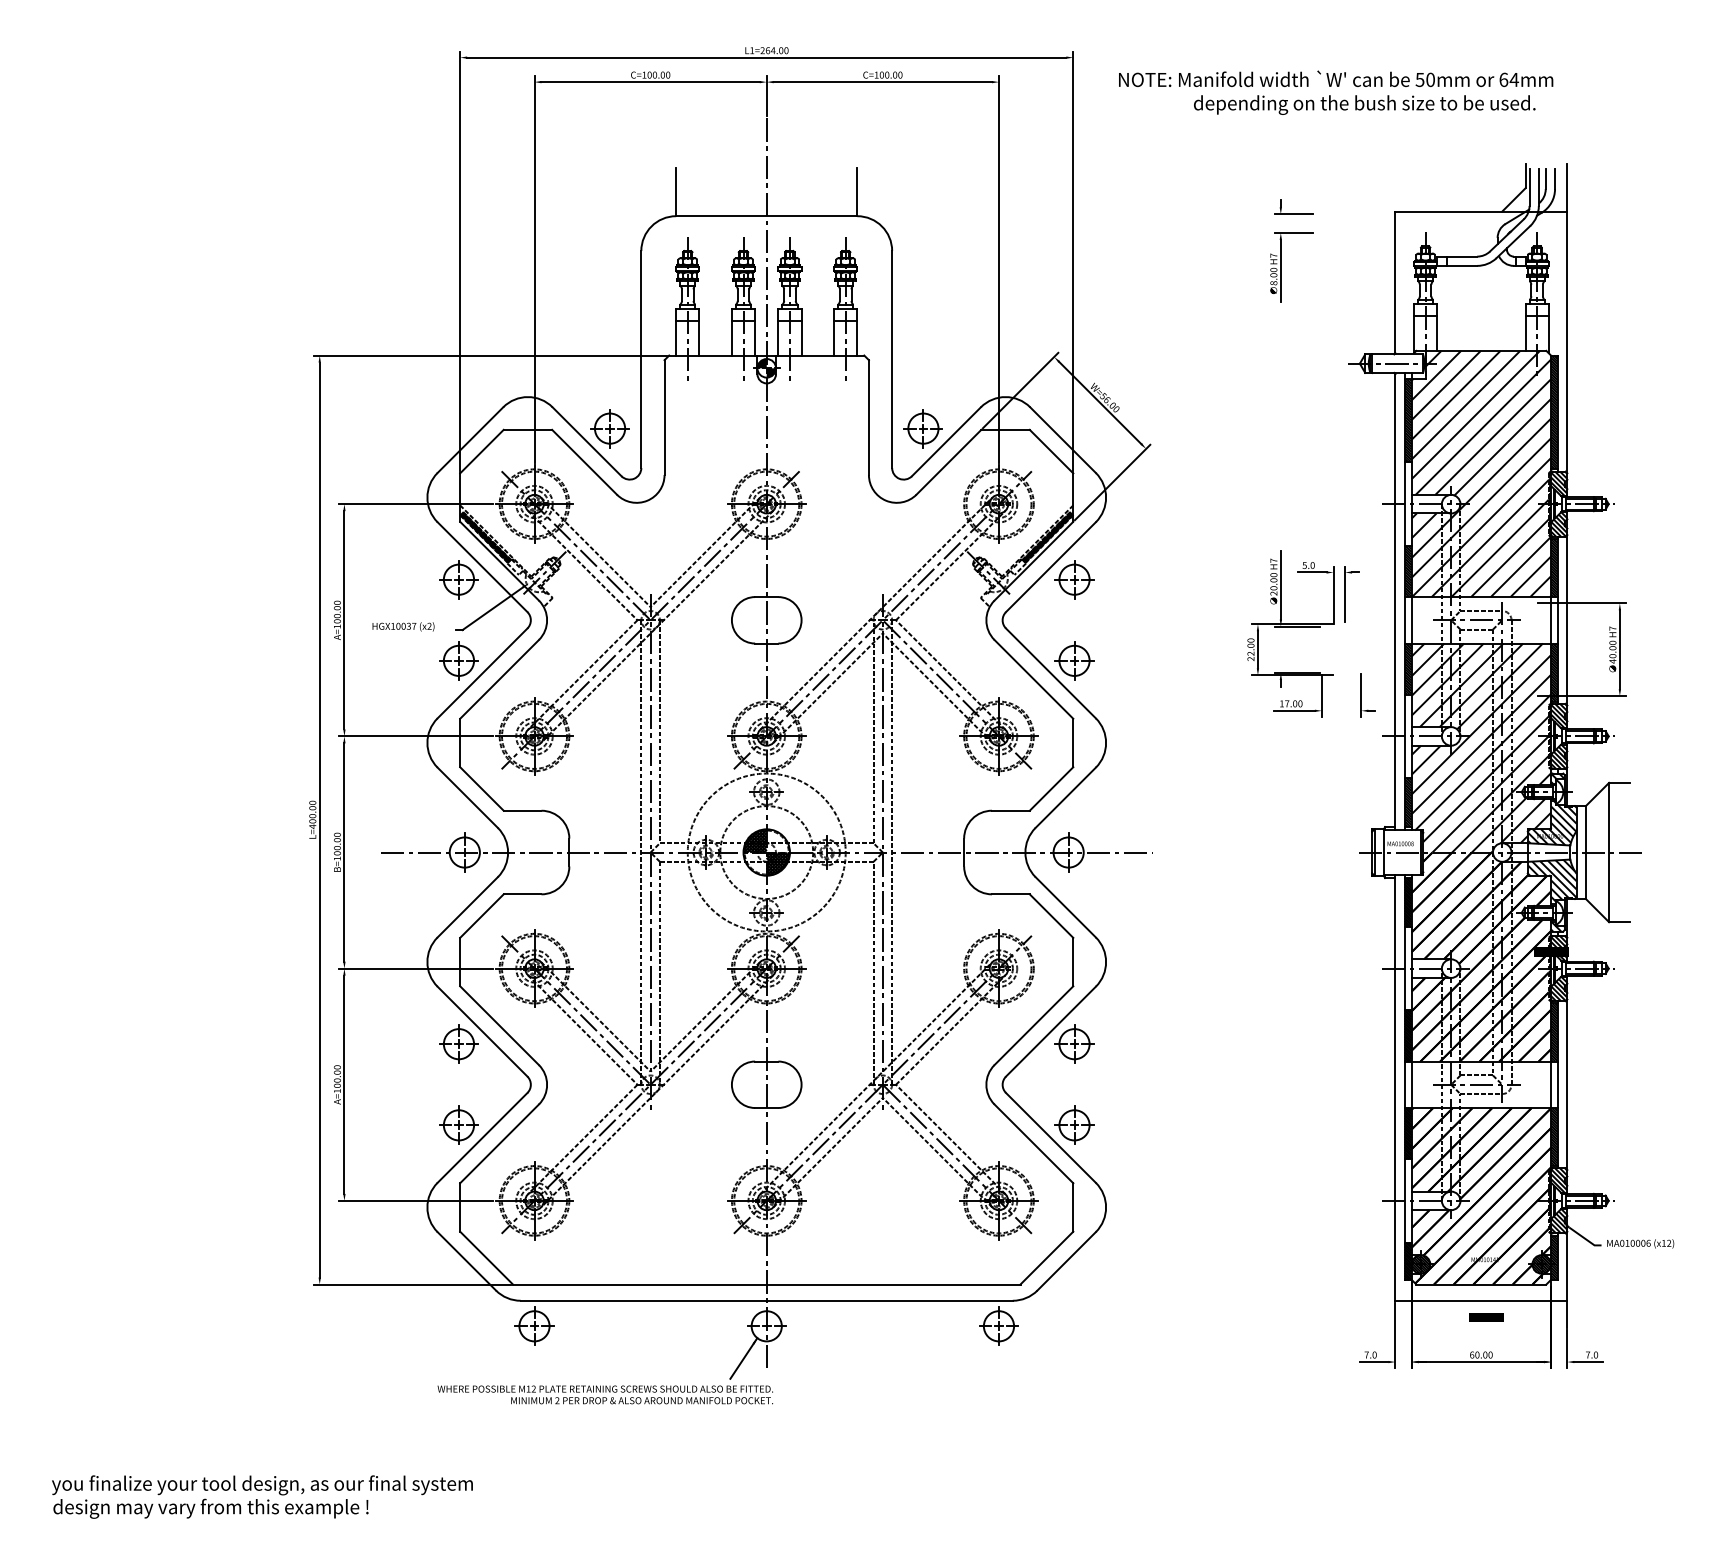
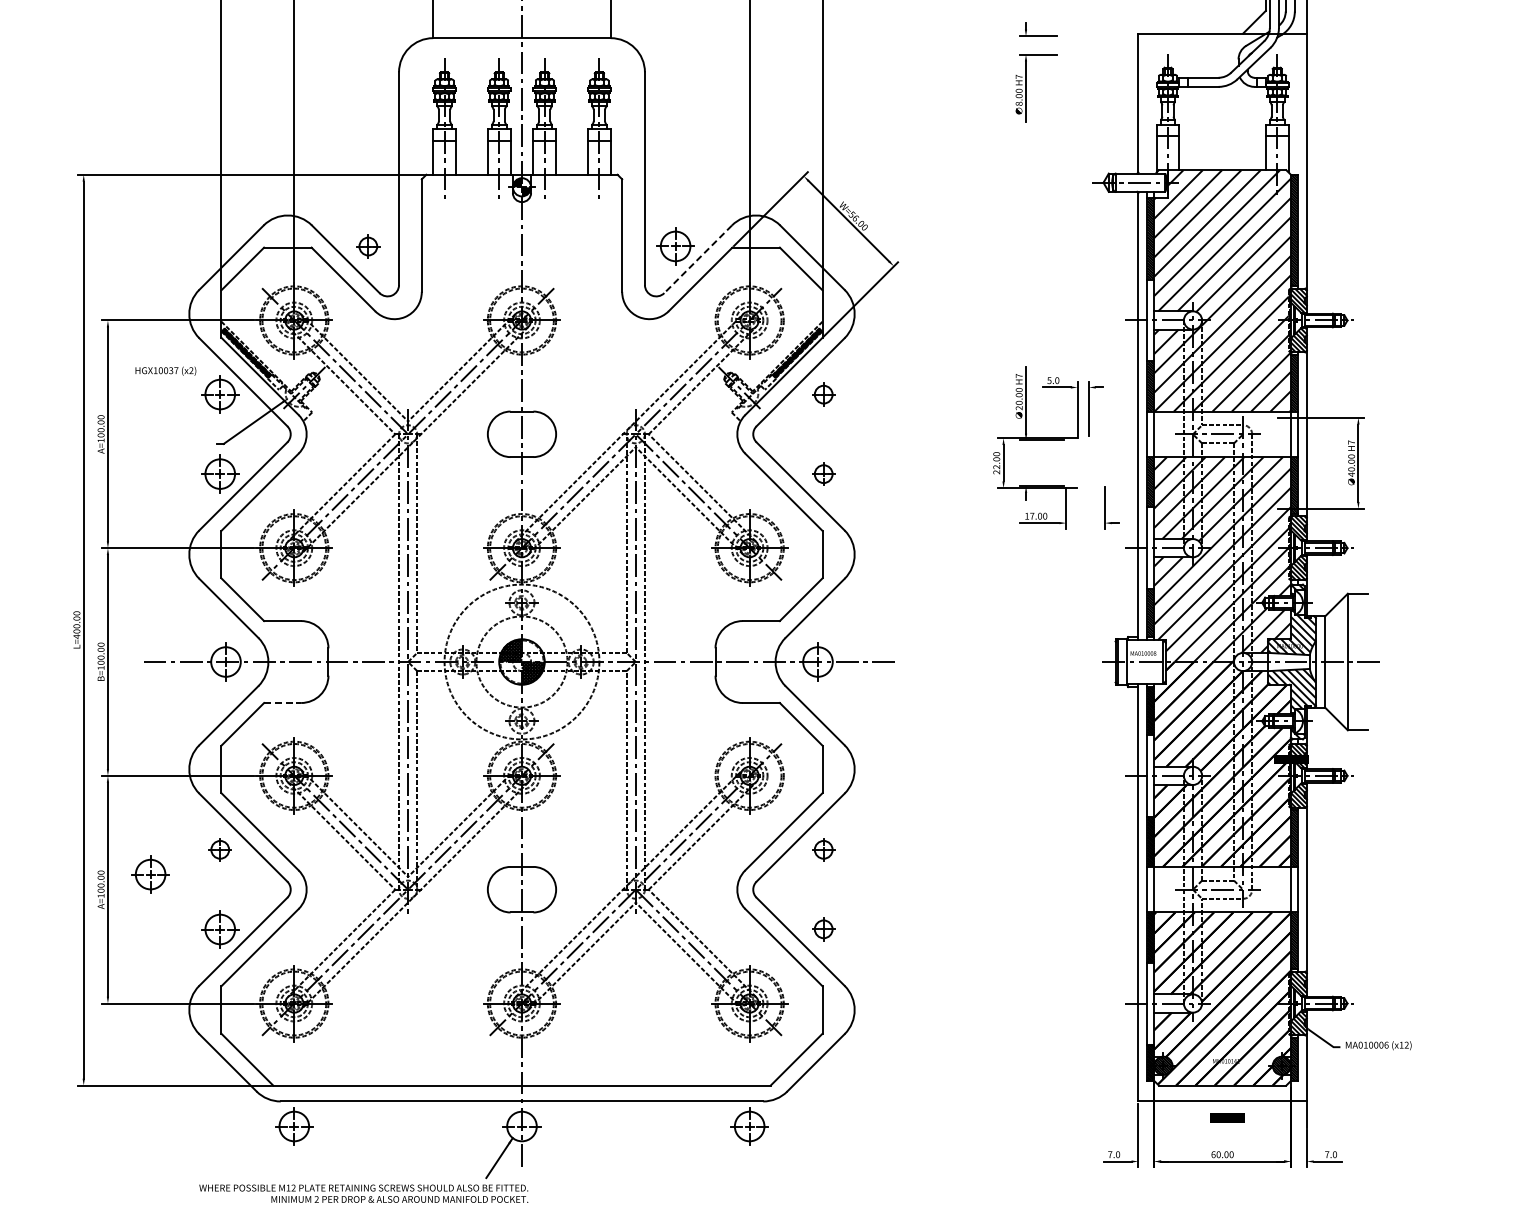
part: (609, 428) -> (367, 246), size x0.6
line: (946, 441) -> (698, 259), solid -> dashed
part: (1074, 579) -> (823, 394), size x0.6
text: (403, 626) -> (165, 370), moved
part: (1074, 660) -> (823, 473), size x0.6
line: (522, 894) -> (282, 703), solid -> dashed
part: (458, 1043) -> (219, 849), size x0.6
part: (1074, 1043) -> (823, 849), size x0.6
part: (387, 1068) -> (150, 873), added
part: (1074, 1124) -> (823, 928), size x0.6

